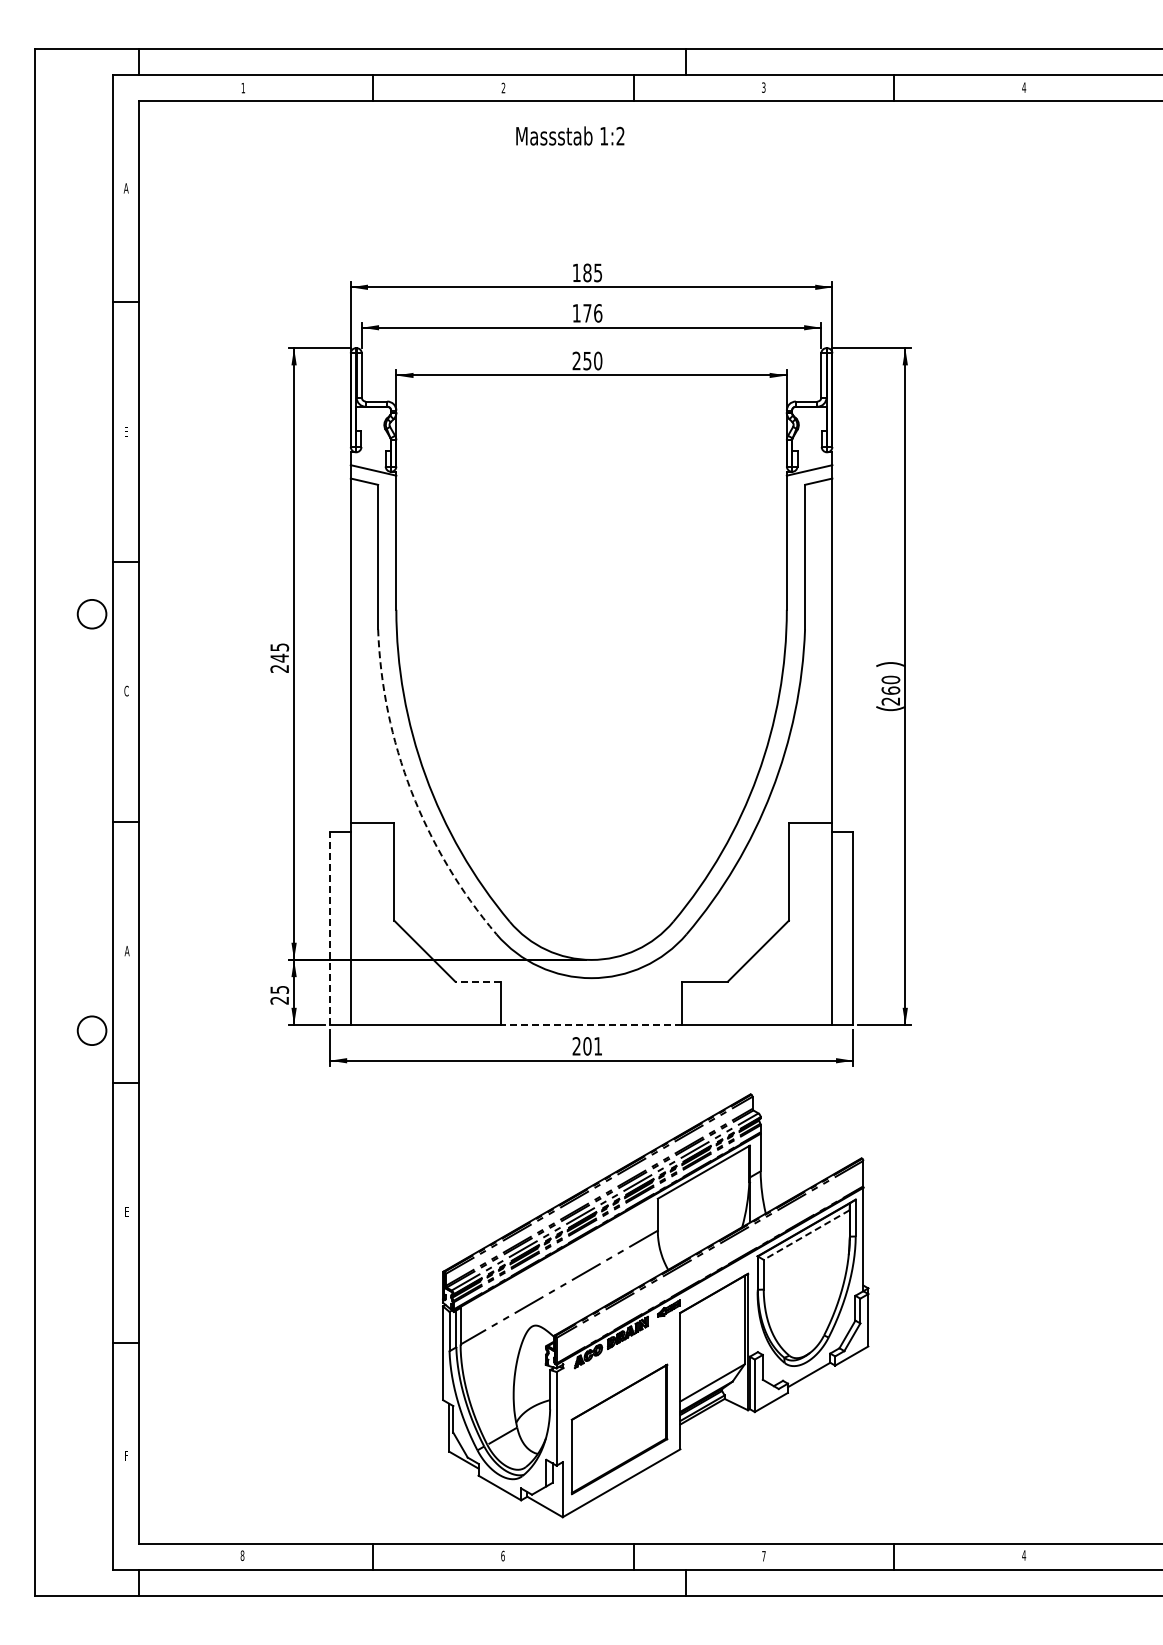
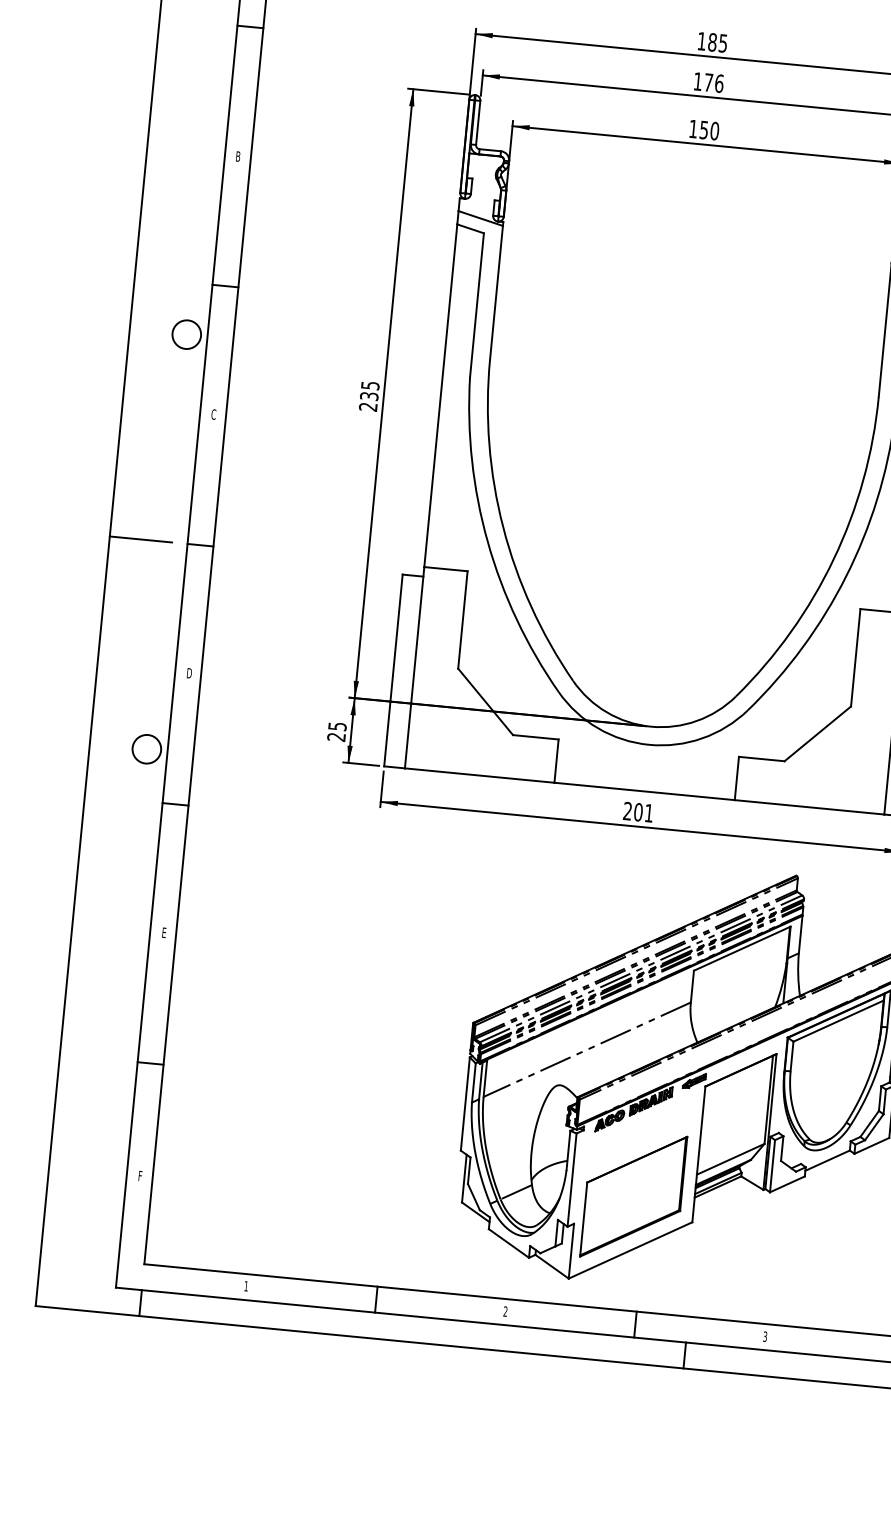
text: (576, 360) -> (693, 128), 250 -> 150
text: (126, 431) -> (238, 156), E -> B
text: (279, 657) -> (369, 395), 245 -> 235
arc: (411, 791) -> (487, 541), dashed -> solid
line: (65, 822) -> (140, 539), added
line: (329, 928) -> (392, 670), dashed -> solid
text: (126, 950) -> (188, 672), A -> D
line: (478, 981) -> (536, 737), dashed -> solid
line: (591, 1025) -> (644, 791), dashed -> solid
line: (806, 1235) -> (838, 1021), dashed -> solid
text: (242, 1555) -> (246, 1286), 8 -> 1
text: (502, 1555) -> (505, 1310), 6 -> 2
text: (763, 1556) -> (764, 1336), 7 -> 3

